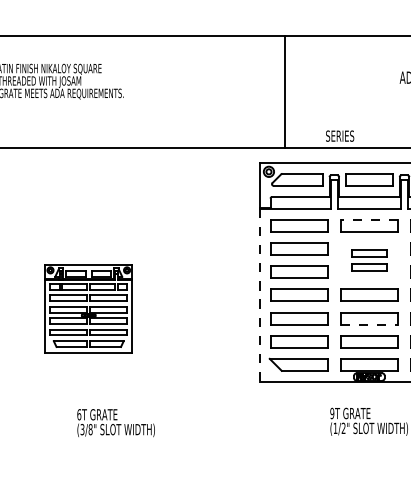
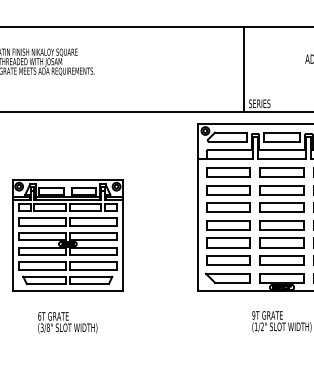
line: (284, 91) -> (243, 69), moved
line: (369, 219) -> (282, 167), dashed -> solid
part: (368, 260) -> (281, 198), size x1.67
line: (259, 295) -> (198, 225), dashed -> solid
part: (88, 308) -> (67, 235), size x1.67
line: (369, 324) -> (282, 247), dashed -> solid
text: (115, 422) -> (67, 322), moved

